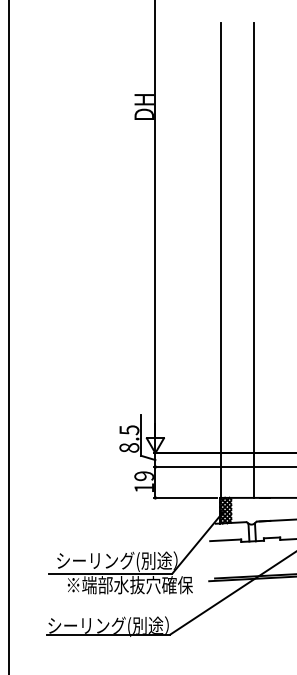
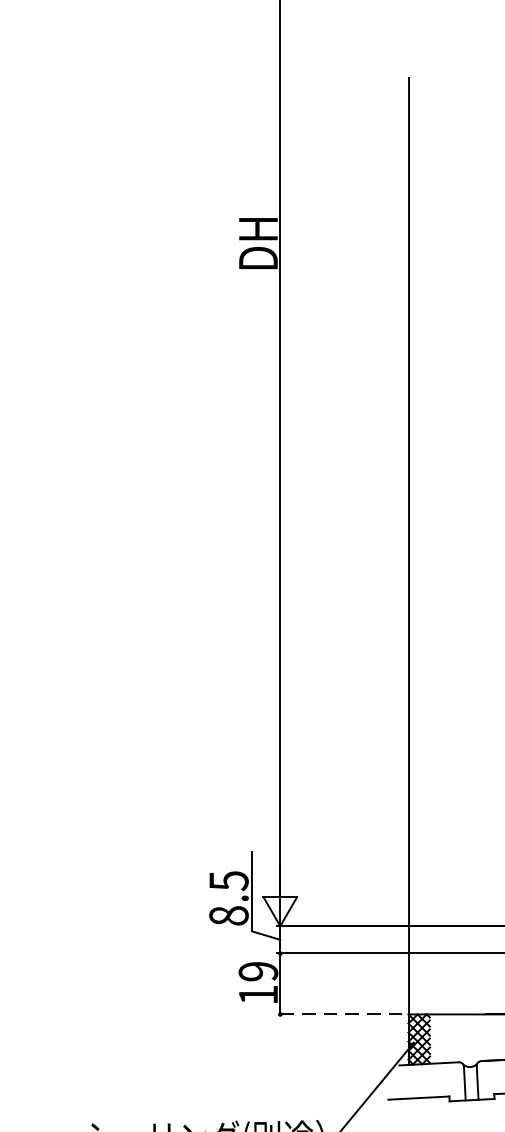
line: (253, 259) -> (473, 544), removed
line: (185, 497) -> (339, 1013), solid -> dashed

